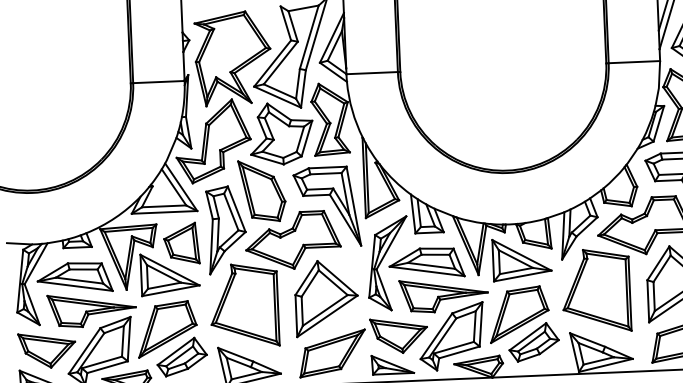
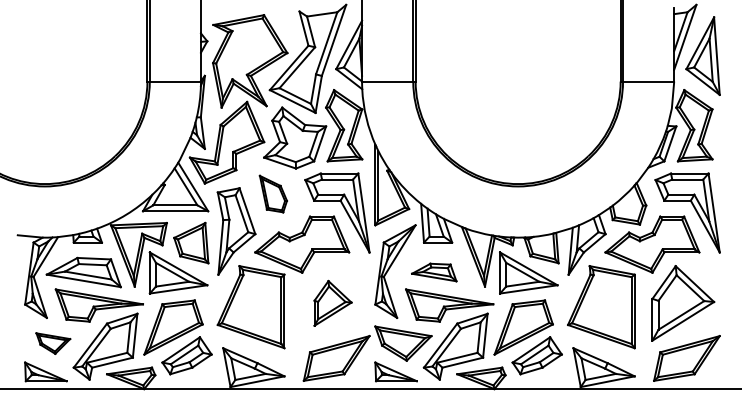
part: (262, 190) -> (273, 193), size x0.6
part: (427, 262) -> (434, 272), size x0.6
part: (326, 298) -> (332, 303), size x0.6
part: (47, 350) -> (53, 343), size x0.6

